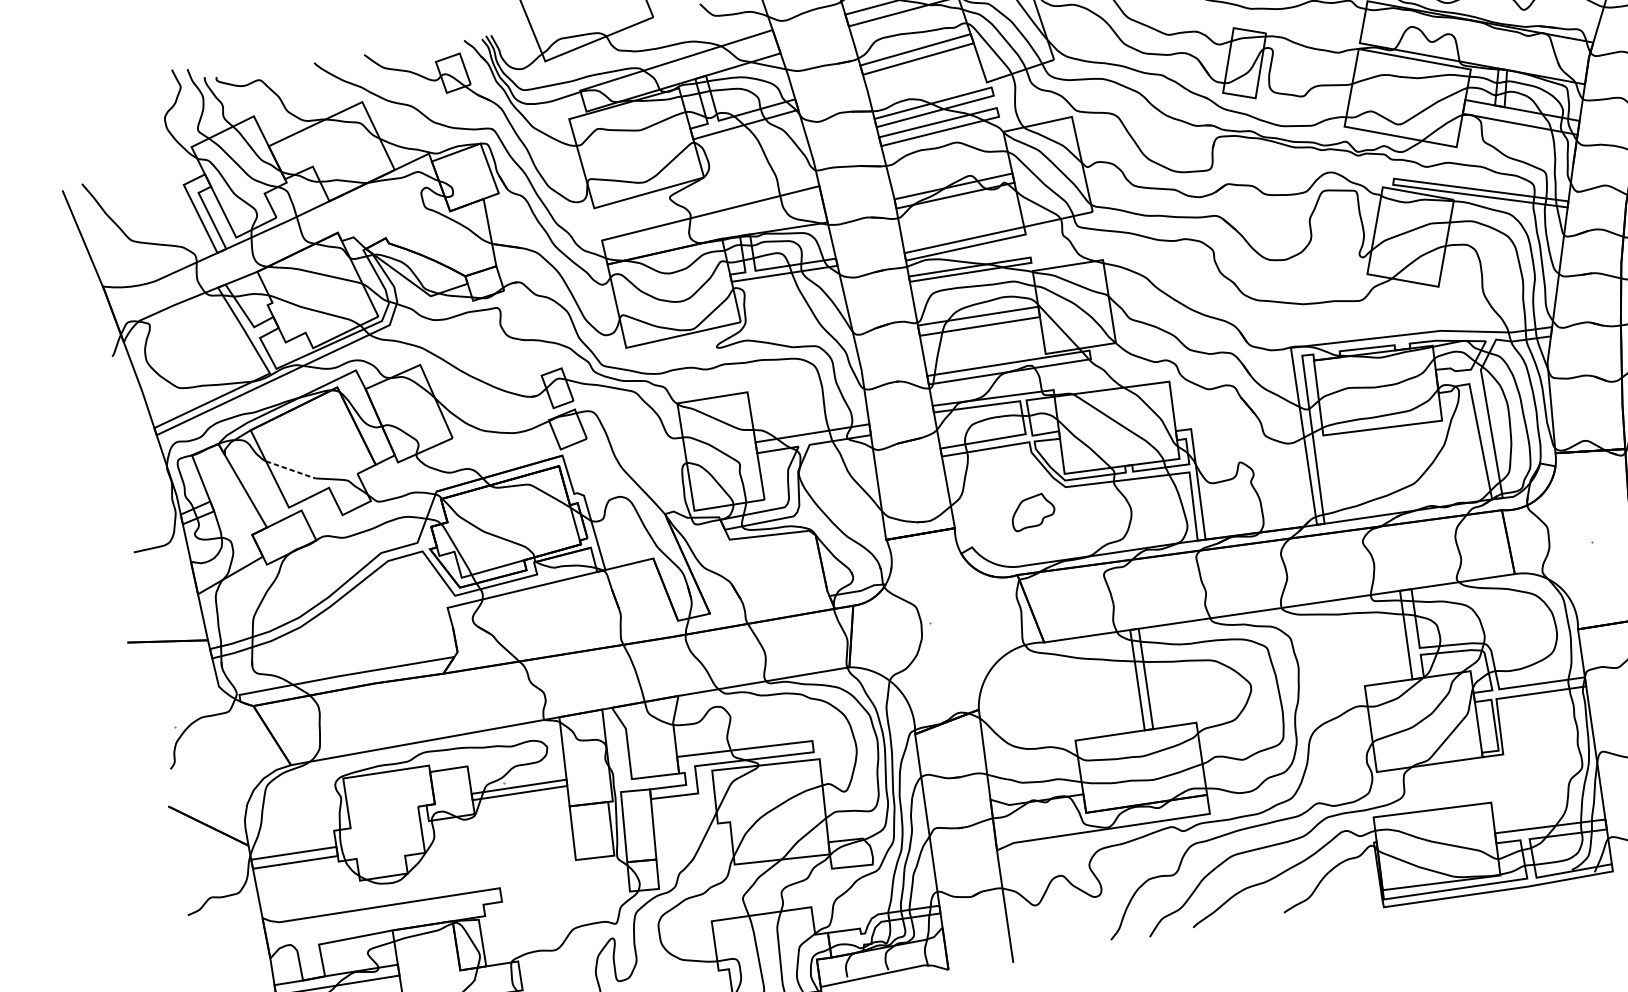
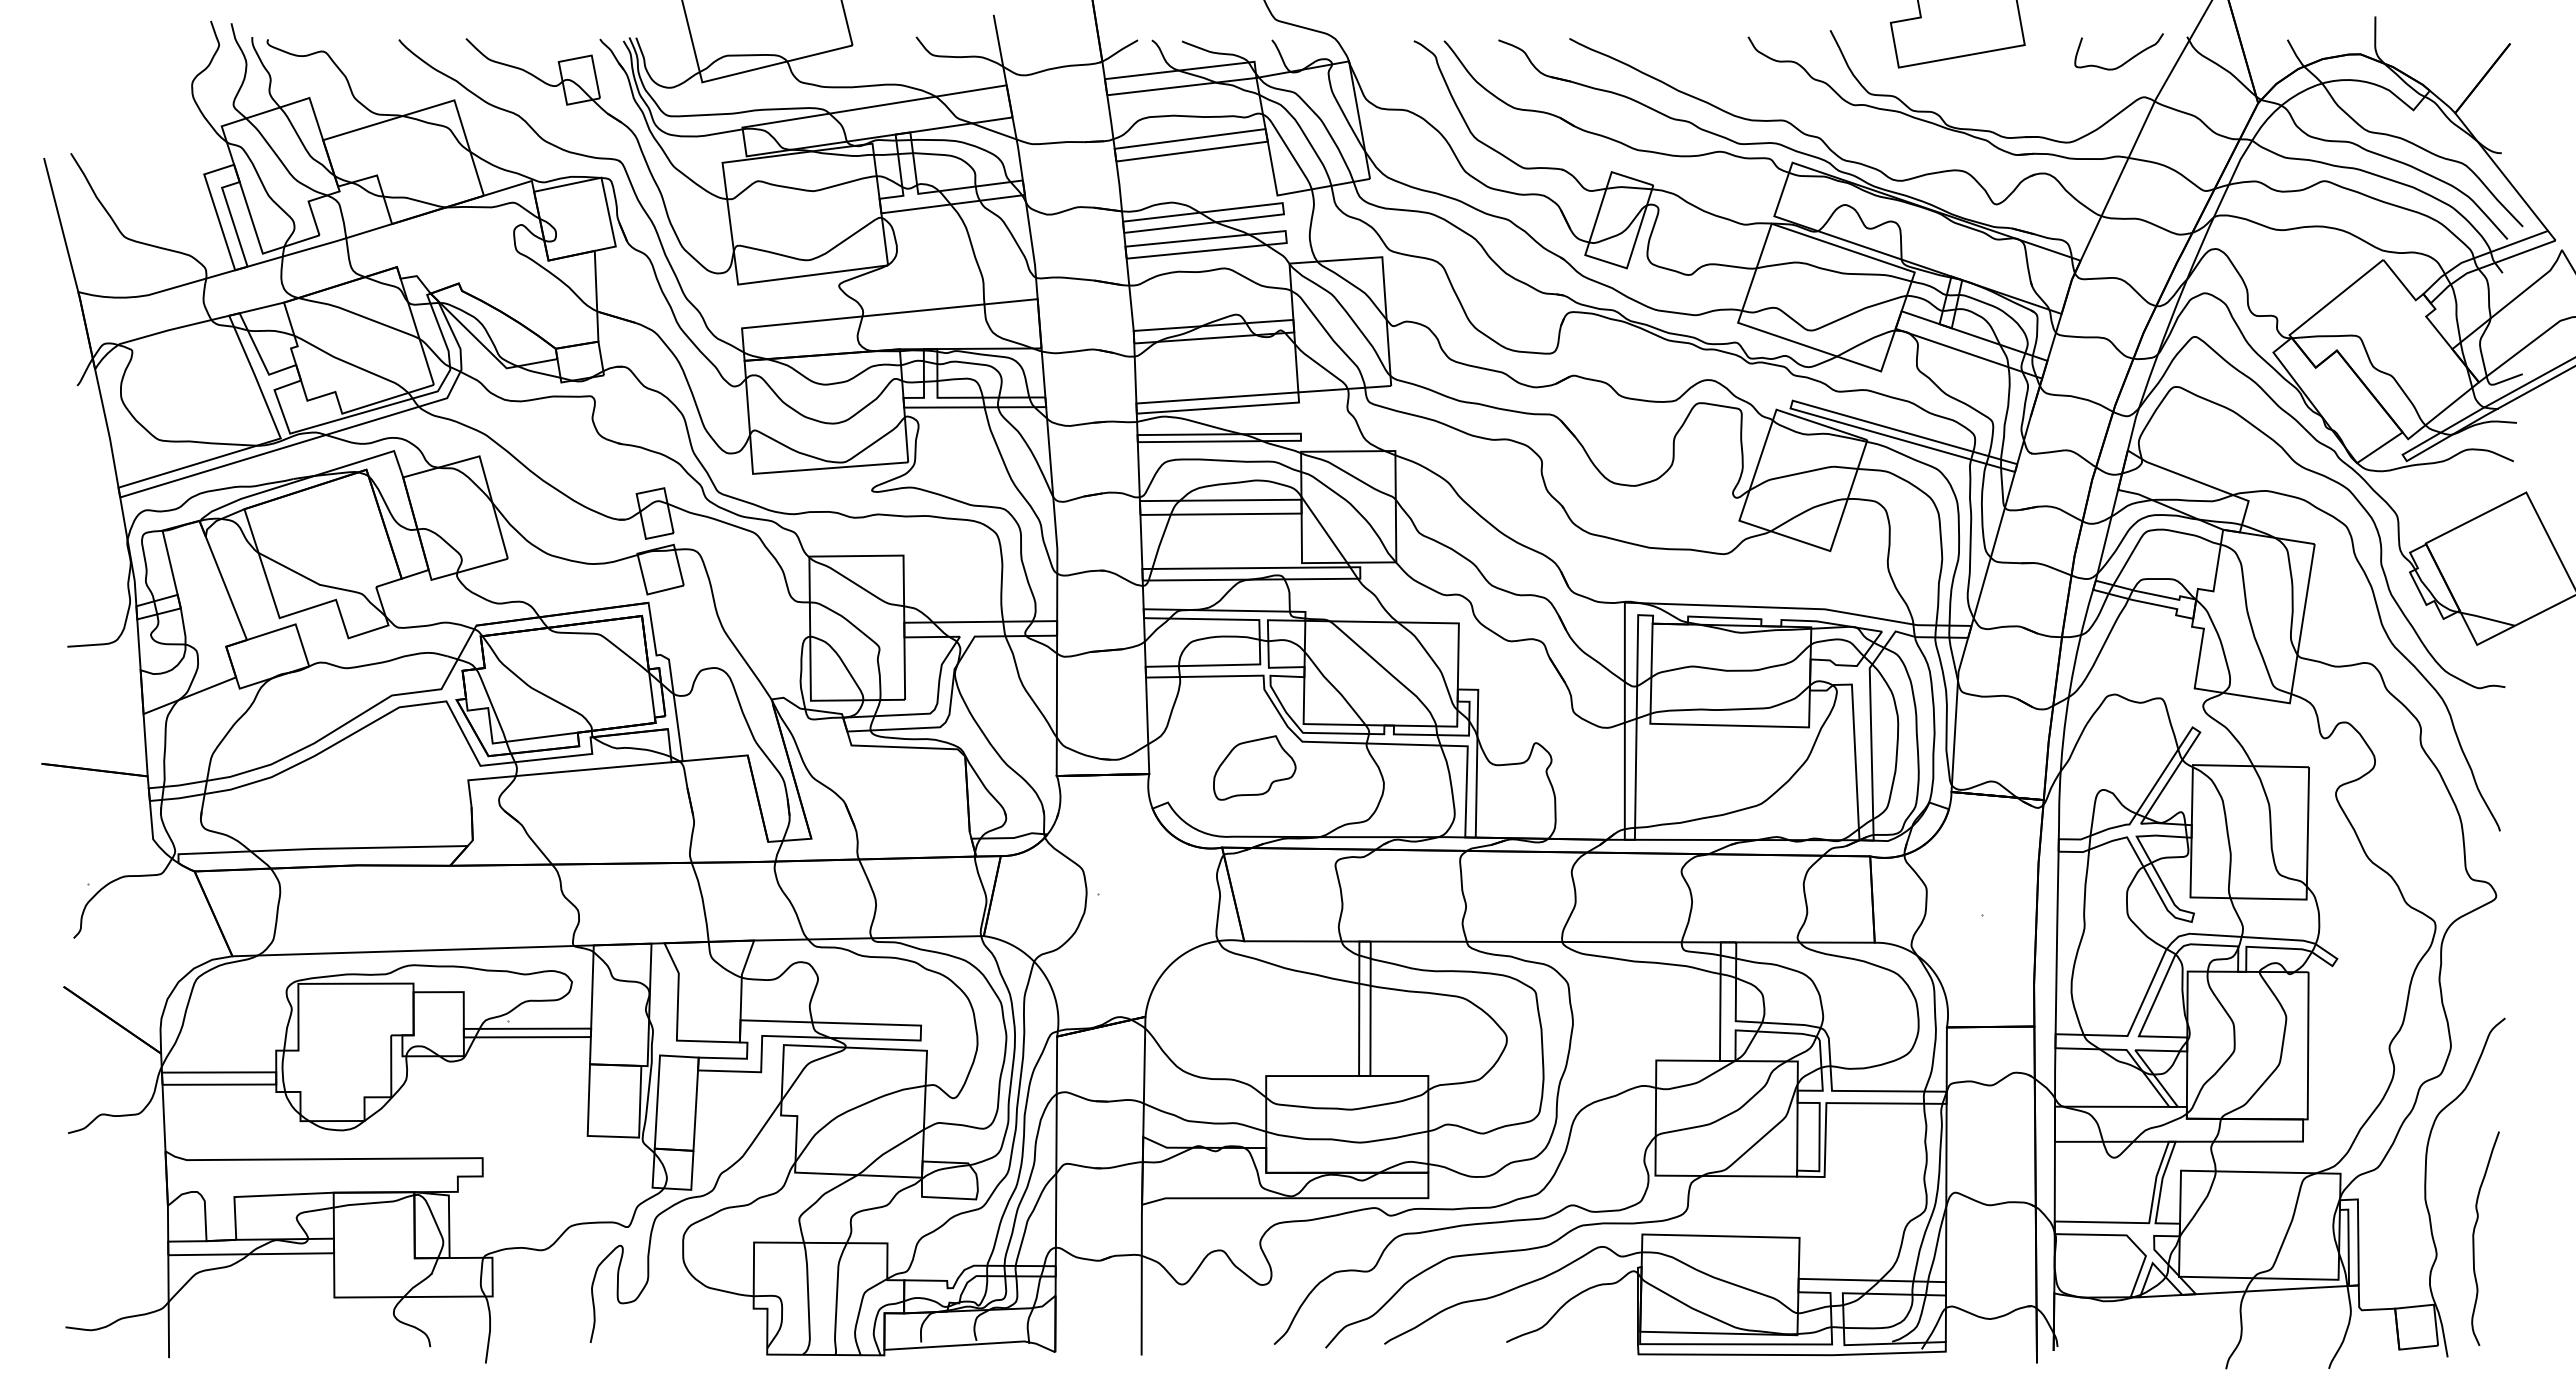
line: (290, 469) -> (289, 568), dashed -> solid
part: (1032, 511) -> (1254, 767), size x1.43

